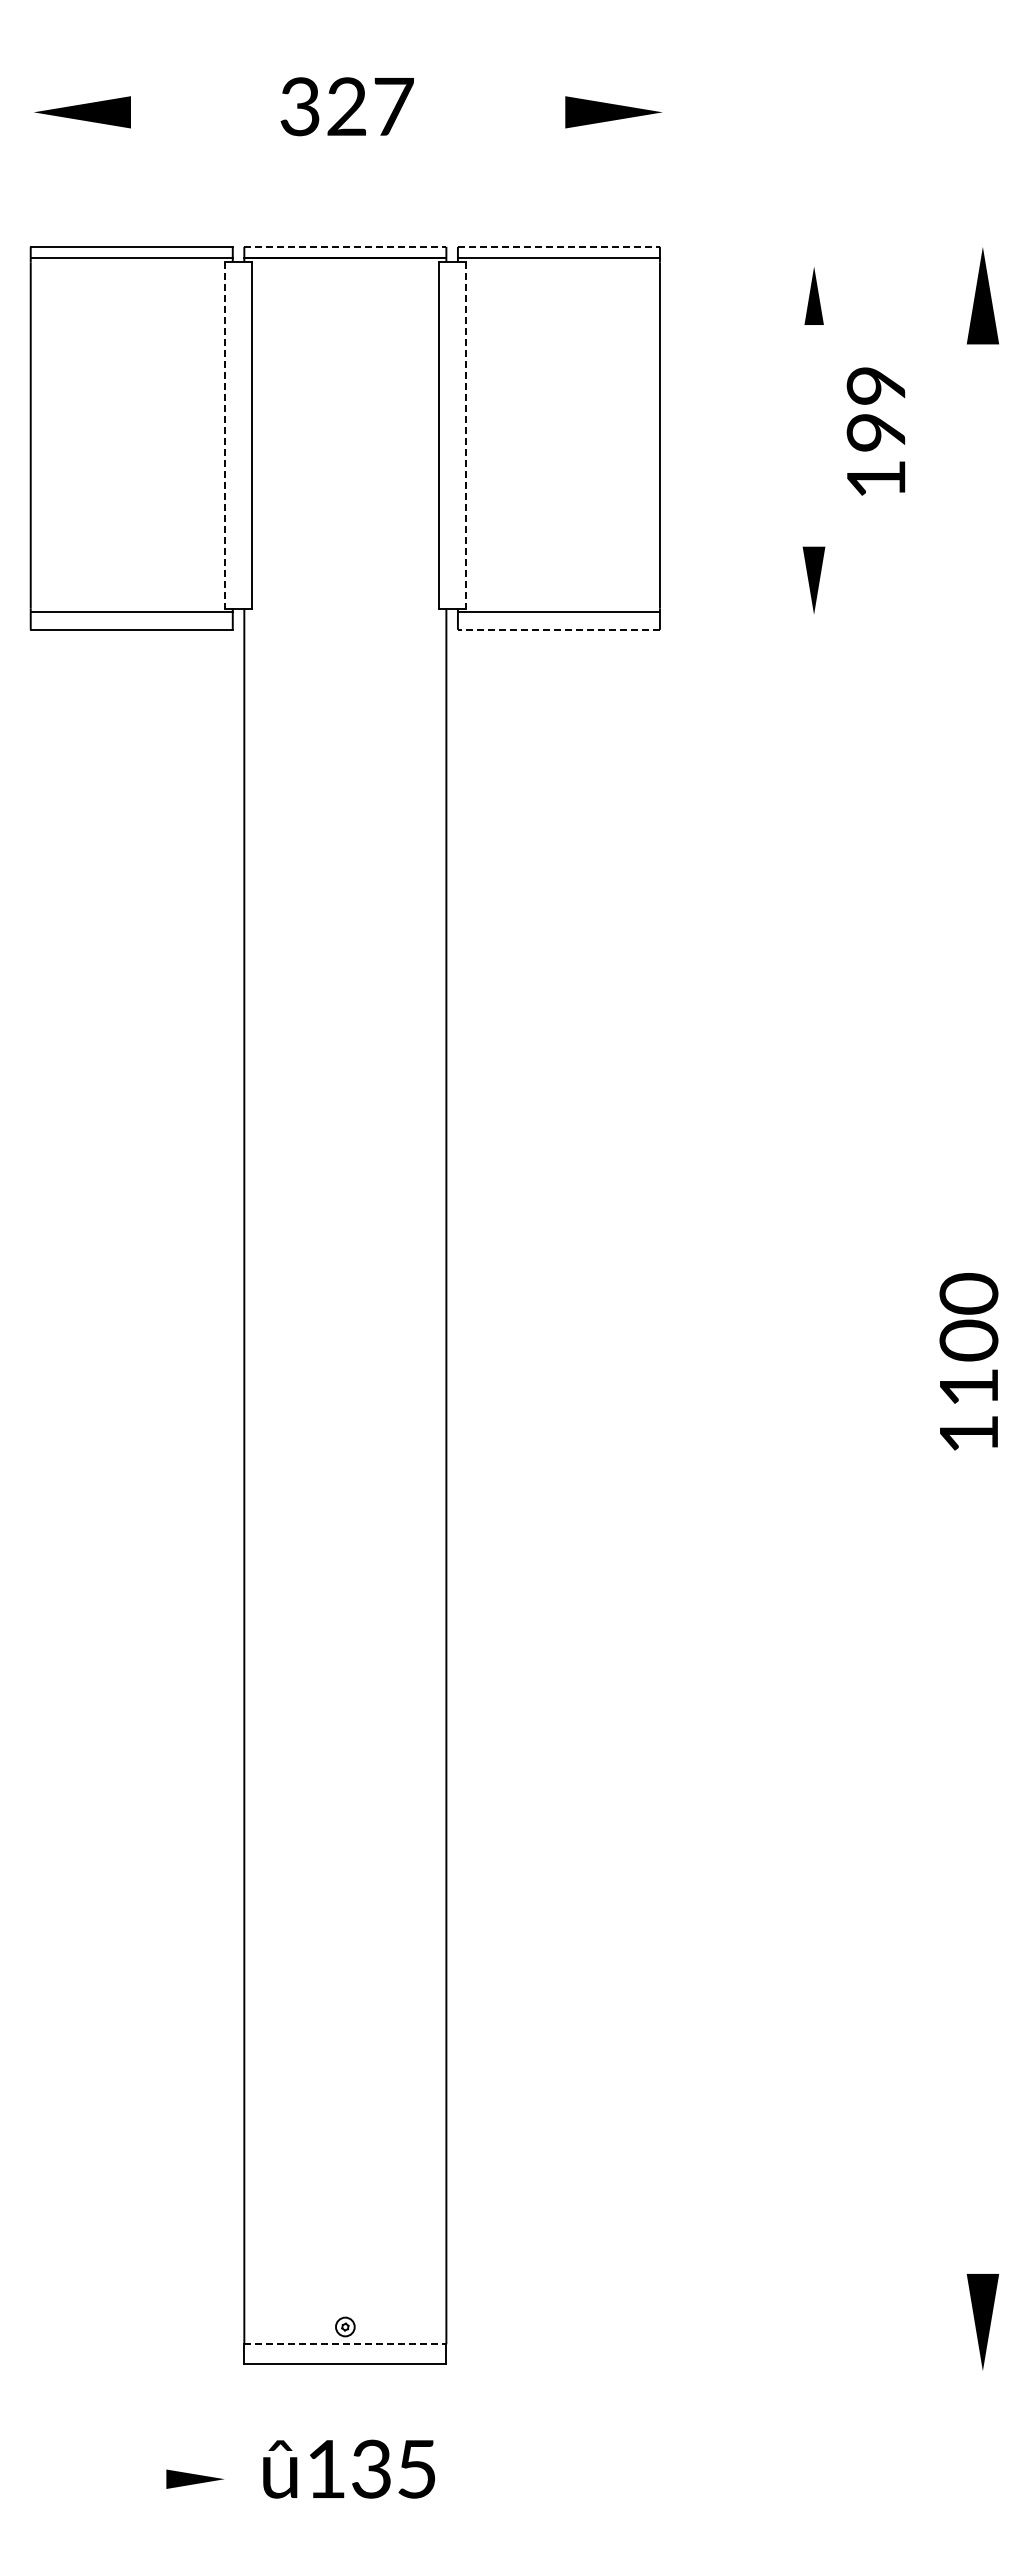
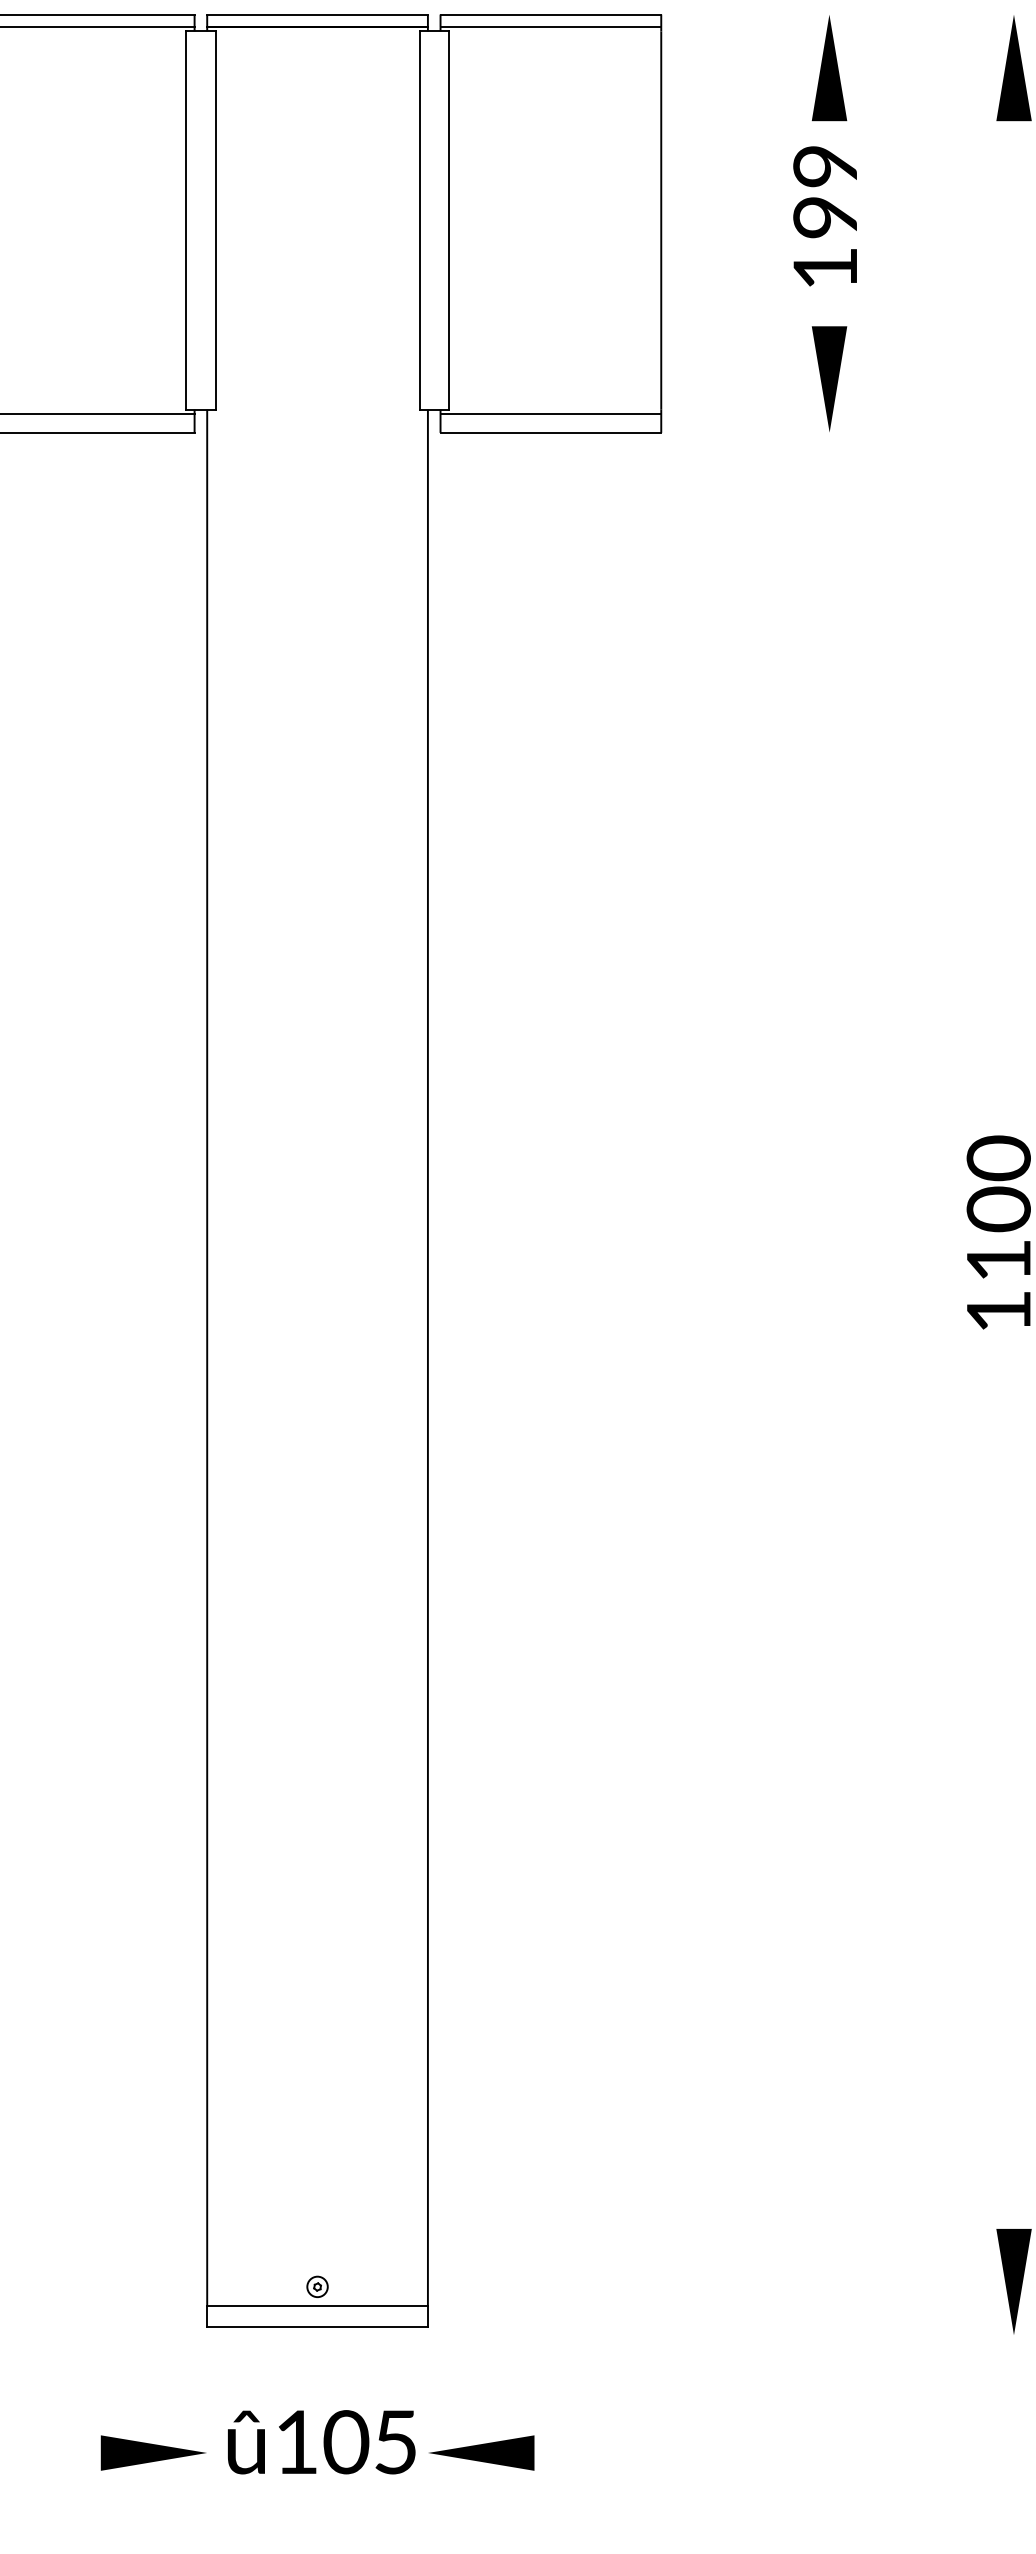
line: (345, 246) -> (317, 14), dashed -> solid
line: (559, 246) -> (551, 14), dashed -> solid
part: (814, 295) -> (830, 67), size x1.67
text: (875, 431) -> (824, 216), moved
line: (225, 435) -> (186, 220), dashed -> solid
line: (465, 435) -> (448, 220), dashed -> solid
part: (813, 580) -> (828, 379), size x1.43
line: (558, 629) -> (550, 432), dashed -> solid
line: (345, 2344) -> (317, 2306), dashed -> solid
text: (371, 2468) -> (346, 2441), 3 -> 0
part: (195, 2479) -> (153, 2453), size x1.67
part: (495, 2479) -> (481, 2453), added

